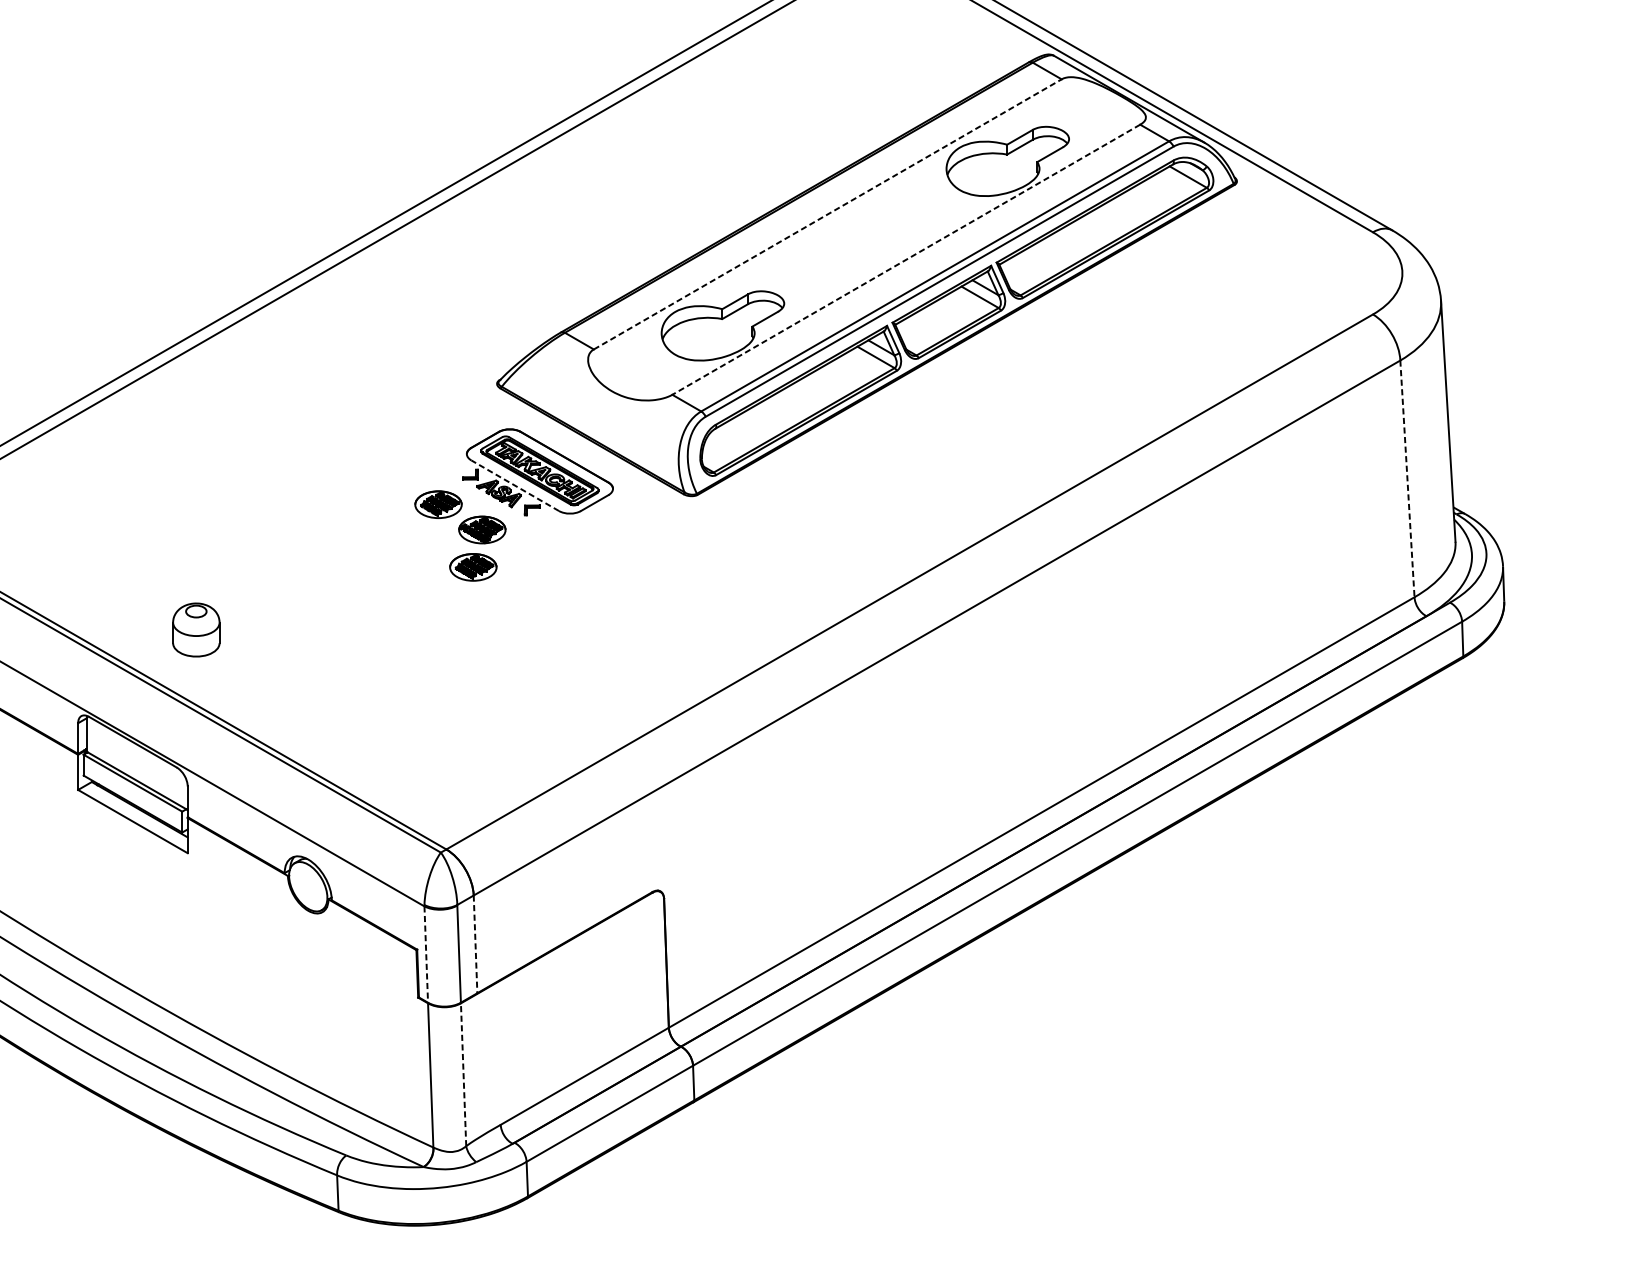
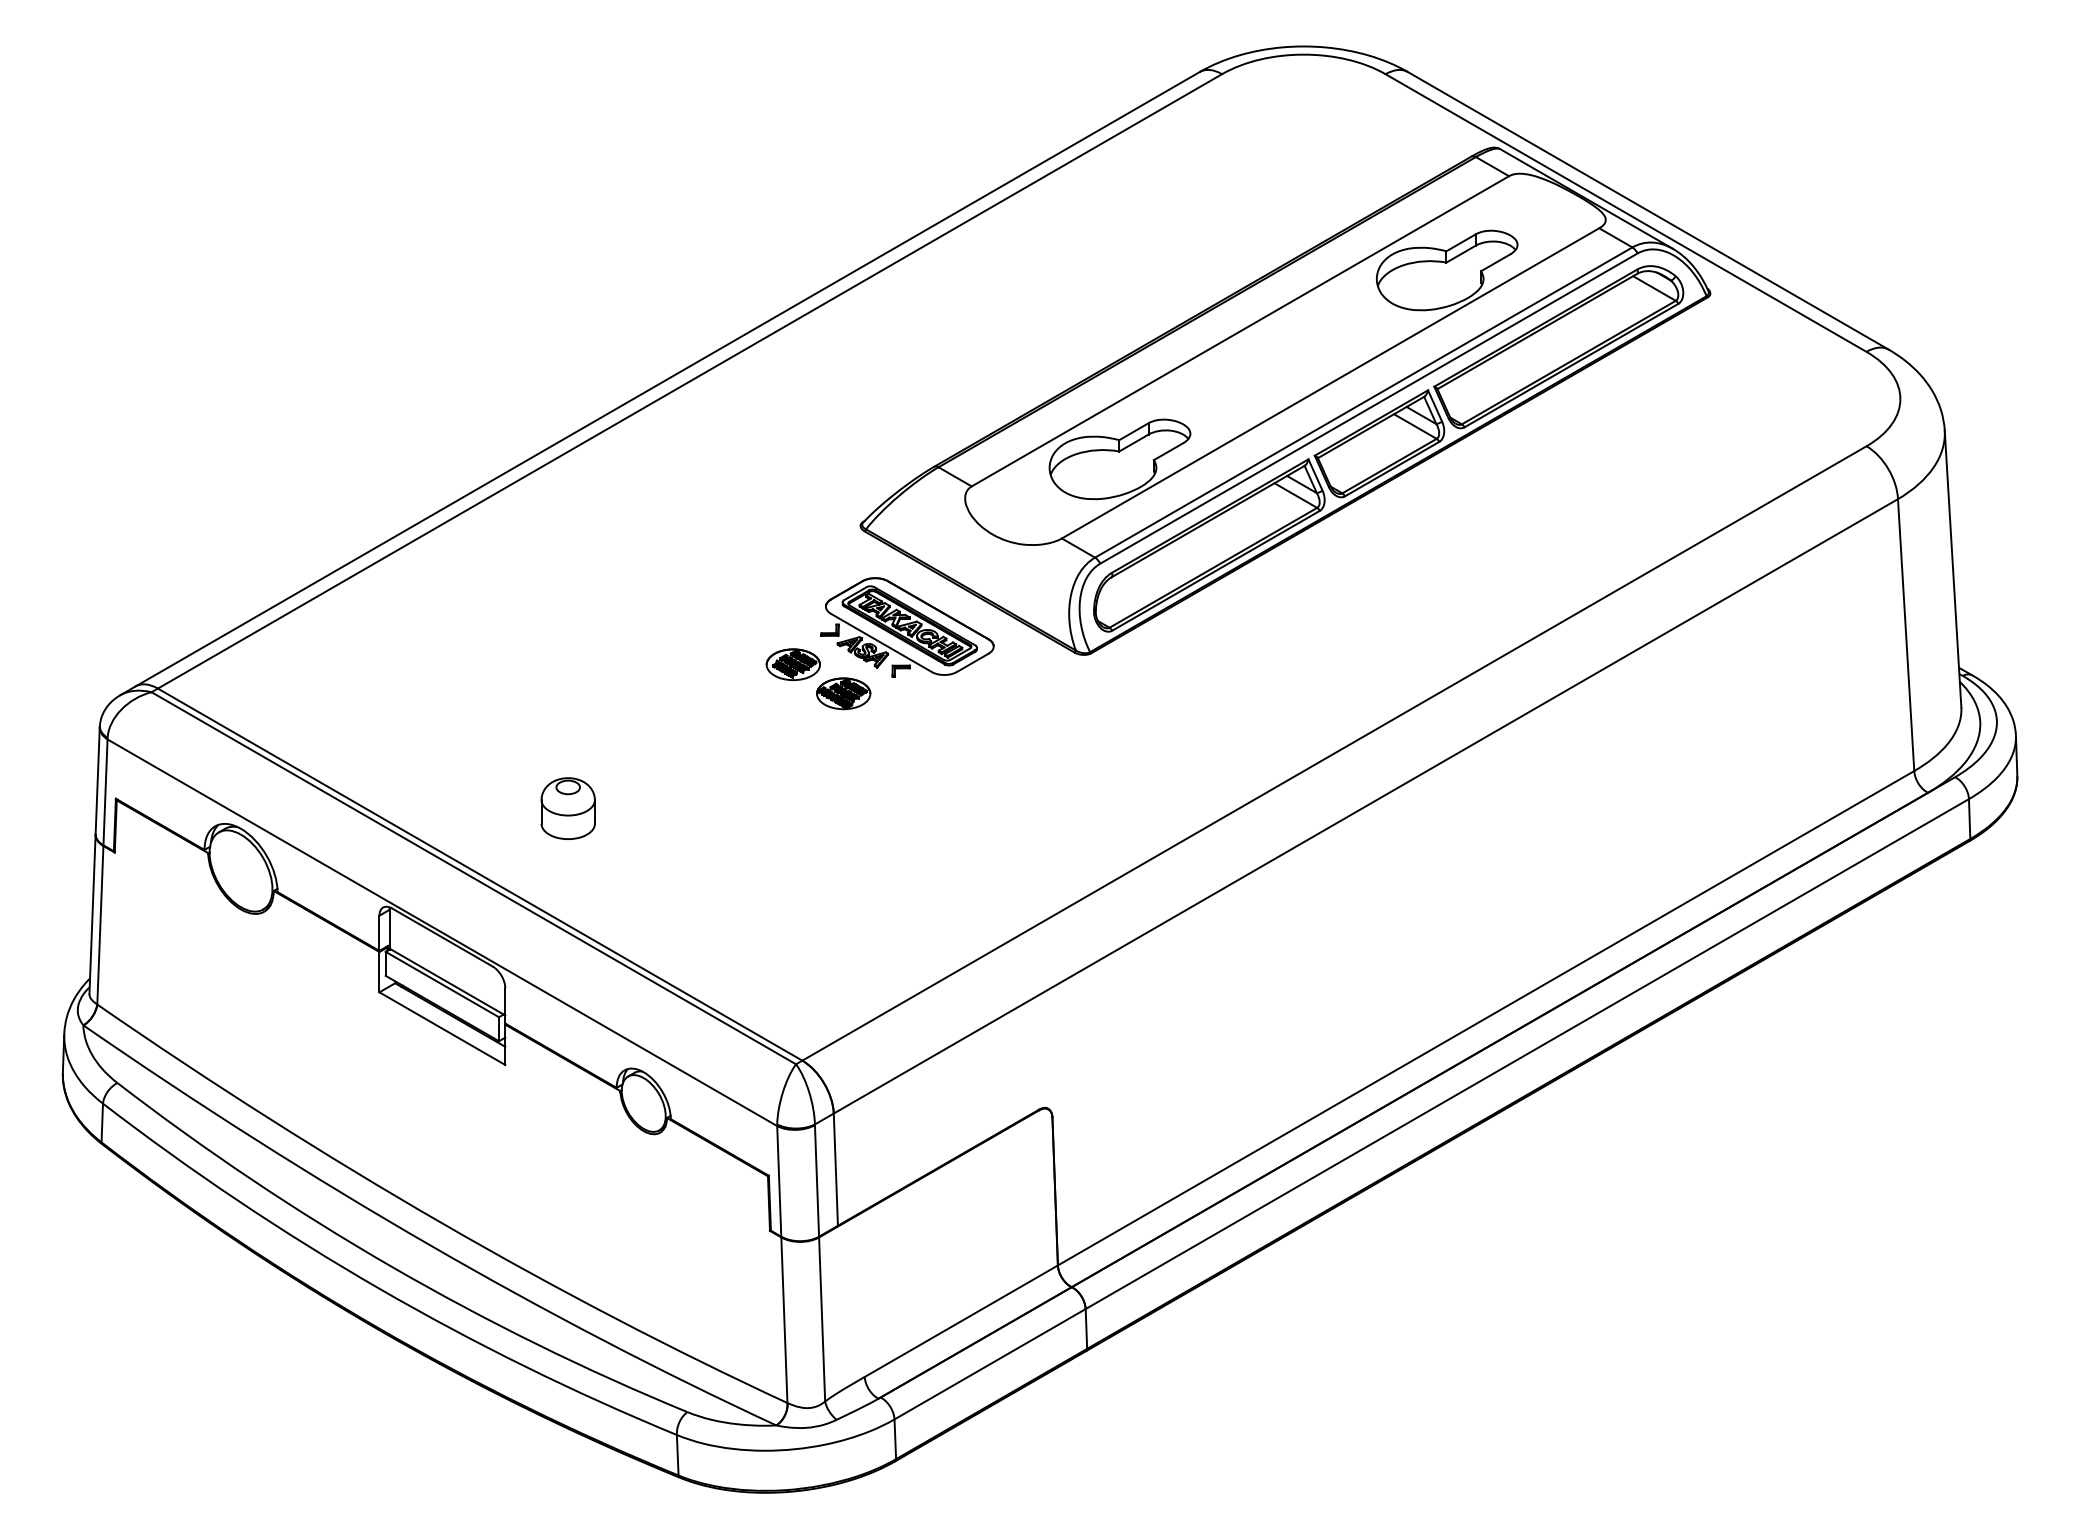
line: (827, 214) -> (1240, 331), dashed -> solid
line: (906, 259) -> (1330, 383), dashed -> solid
line: (1407, 479) -> (1906, 635), dashed -> solid
line: (515, 485) -> (881, 642), dashed -> solid
part: (472, 567) -> (832, 736), removed
part: (195, 629) -> (567, 808), moved
line: (475, 945) -> (835, 1170), dashed -> solid
line: (426, 954) -> (779, 1181), dashed -> solid
line: (463, 1073) -> (822, 1318), dashed -> solid

